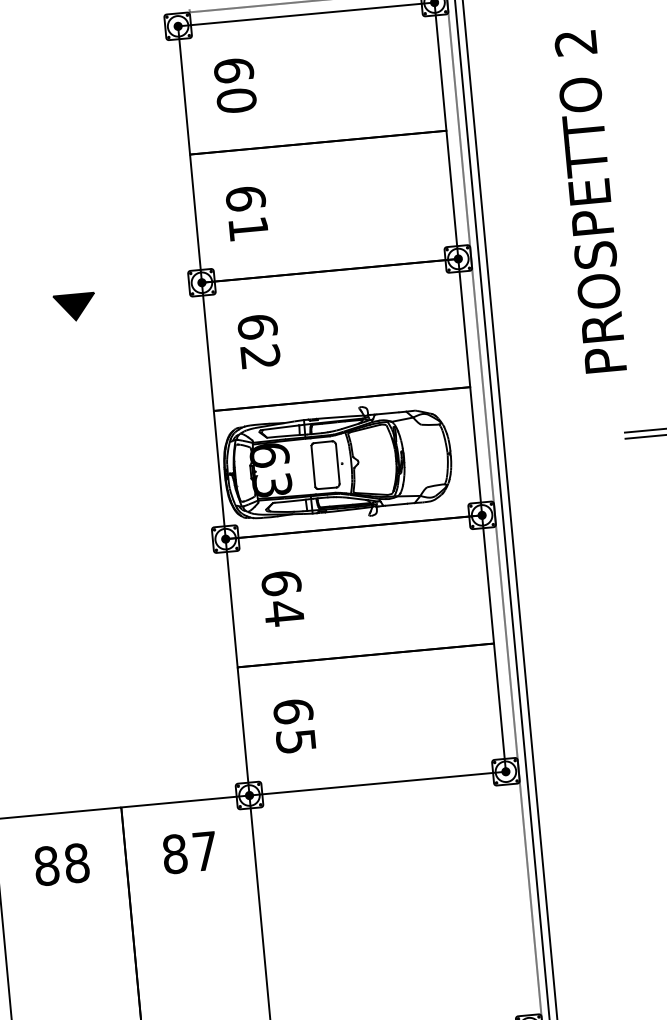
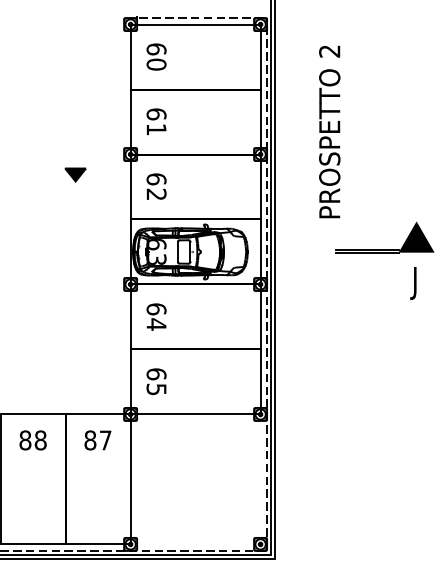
part: (74, 306) -> (75, 174), moved

